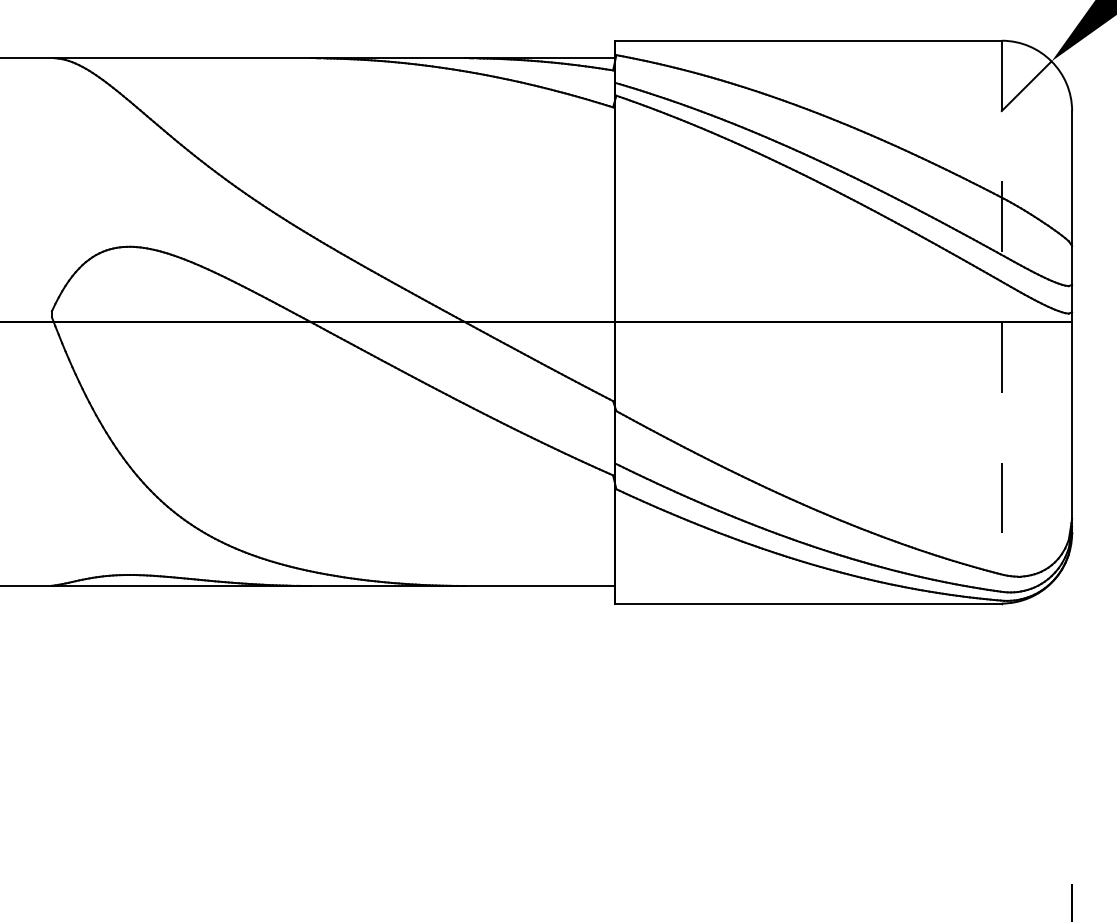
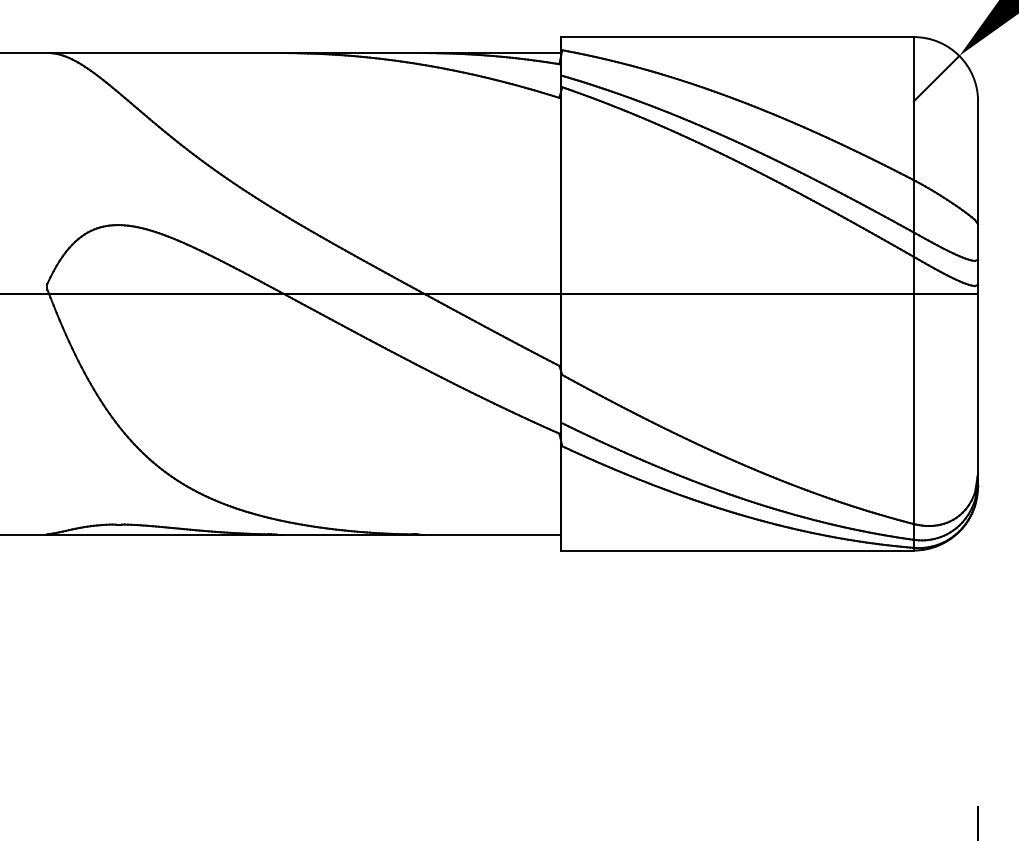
line: (1001, 322) -> (913, 294), dashed -> solid

